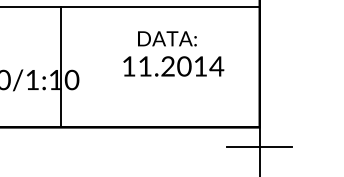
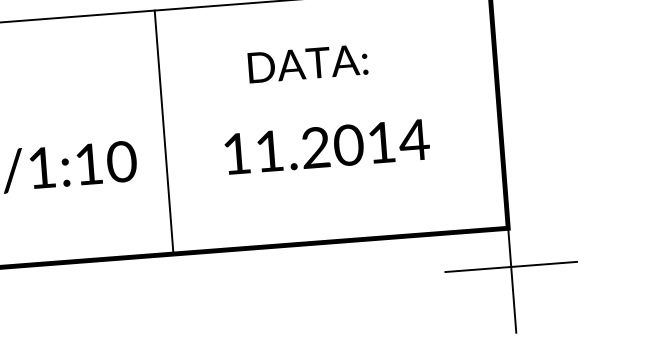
line: (60, 66) -> (163, 131), moved
text: (173, 66) -> (326, 146), moved

